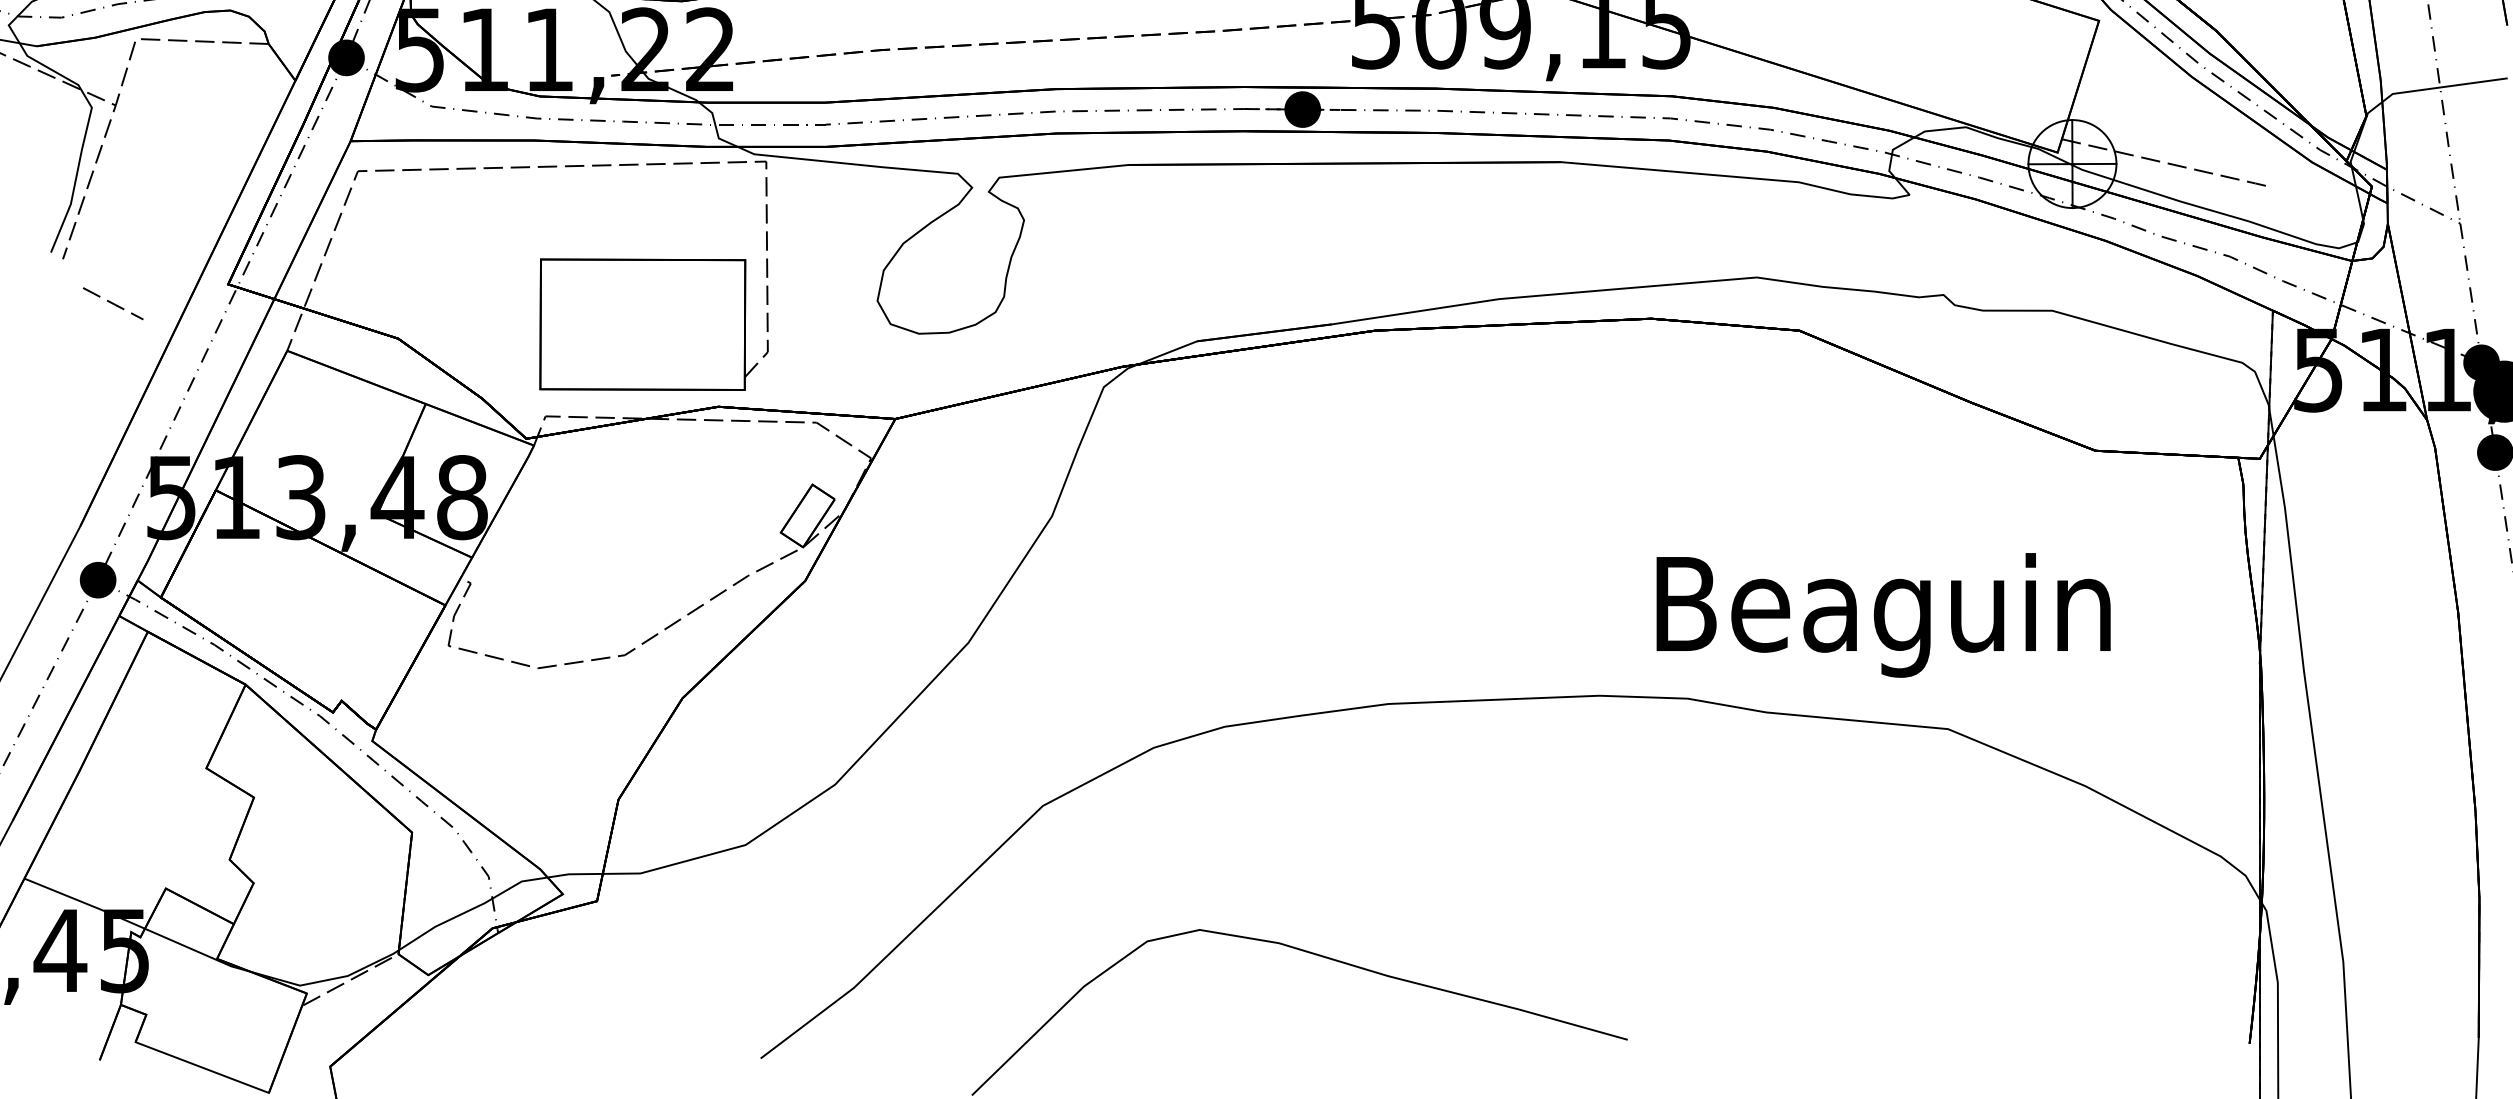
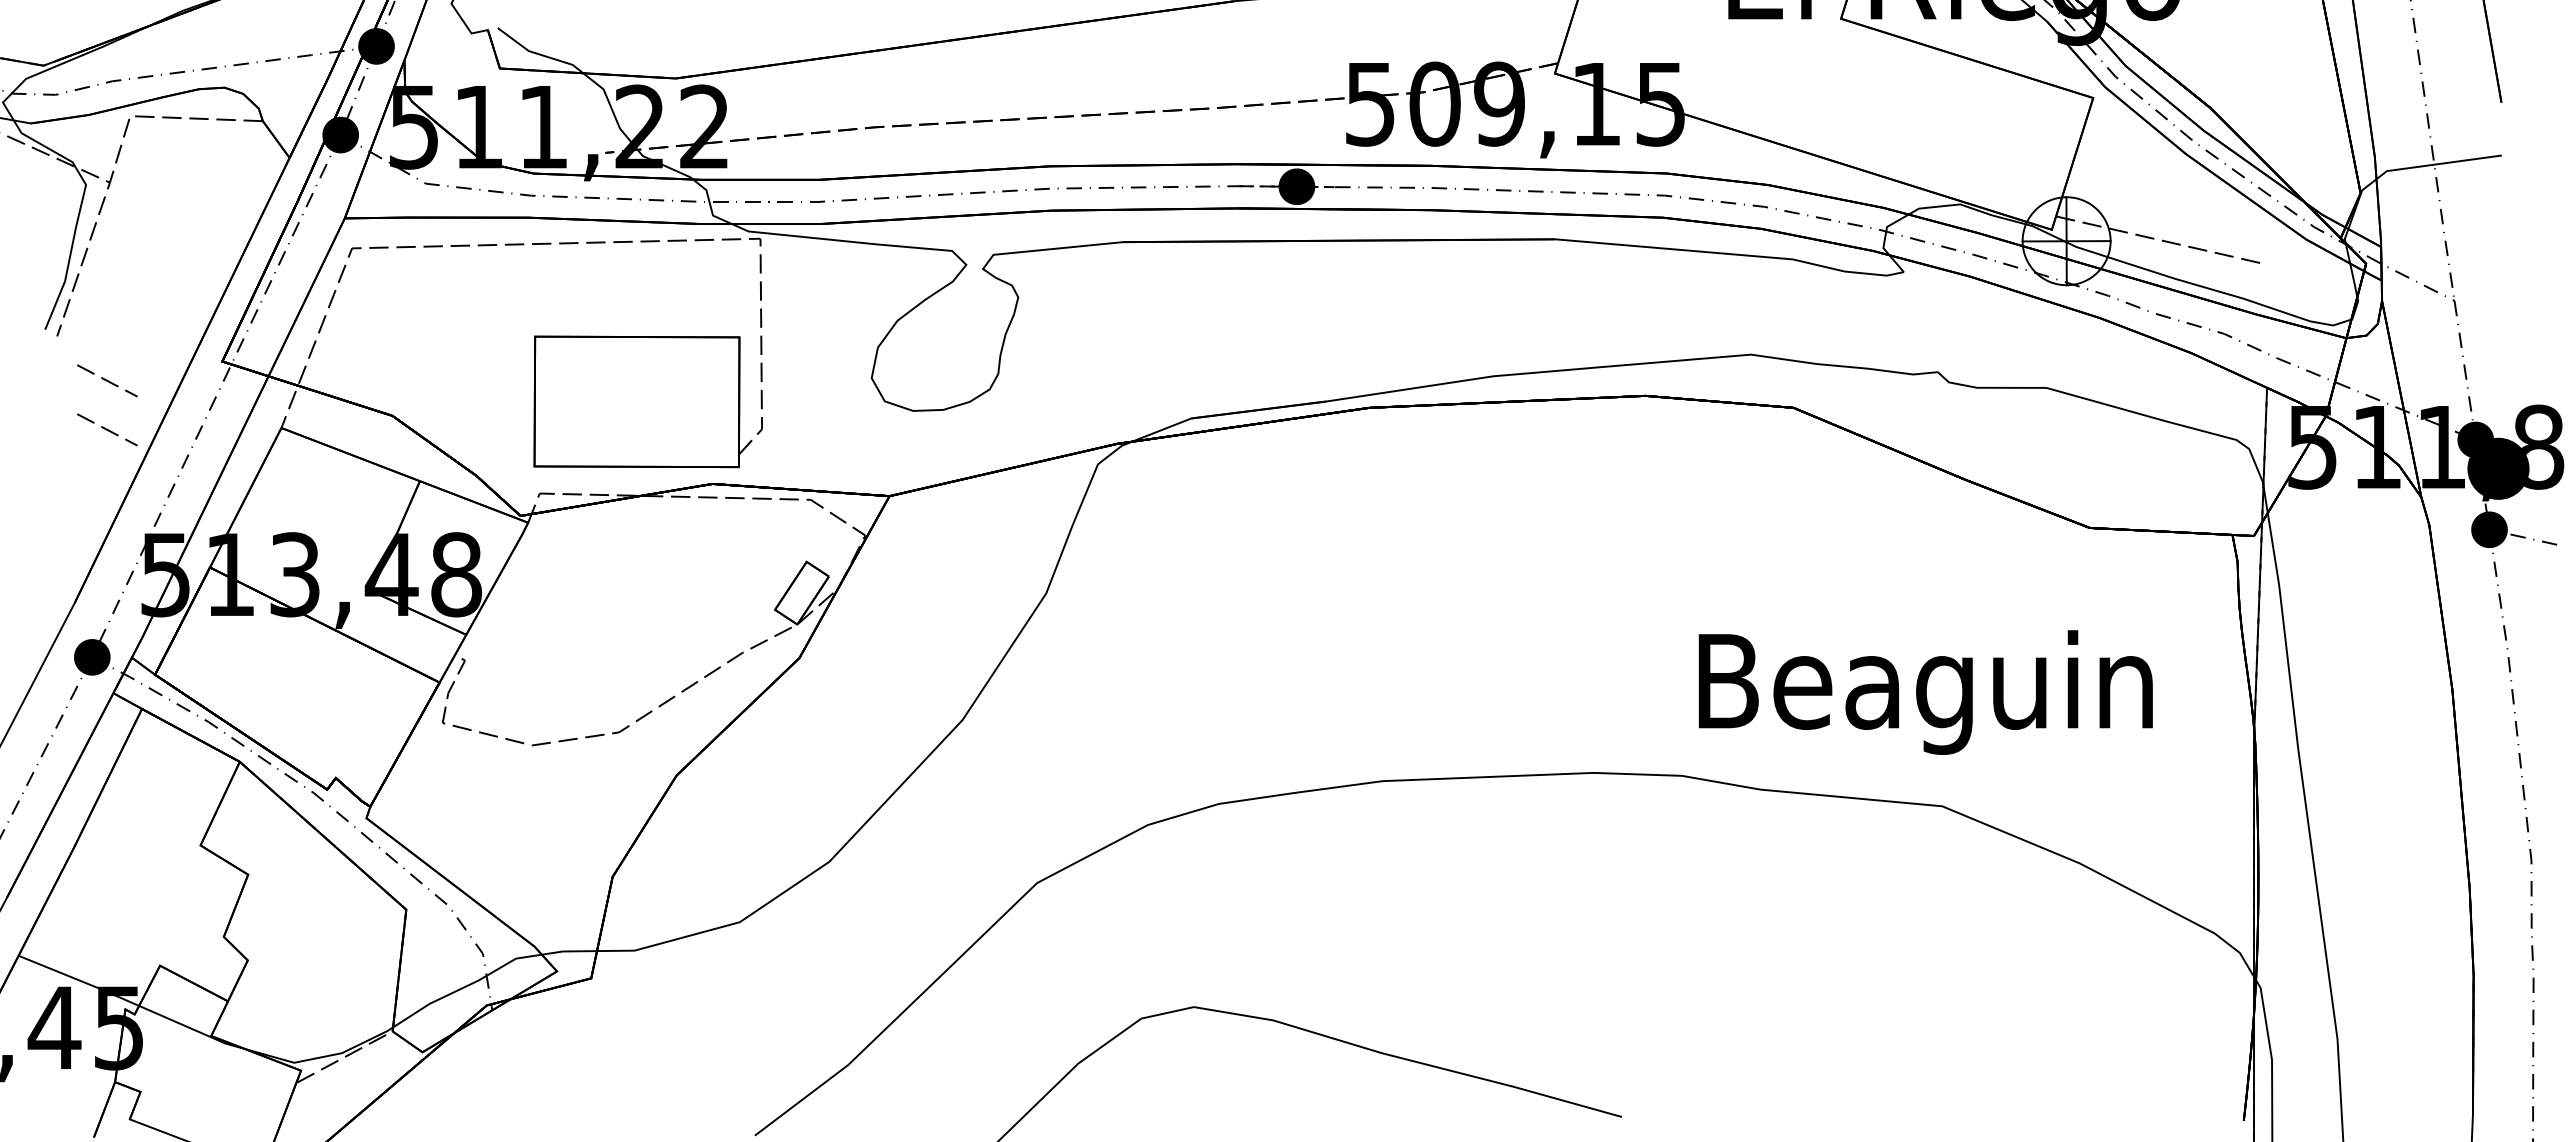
line: (113, 352) -> (107, 429), added
text: (1883, 615) -> (1925, 692), moved

